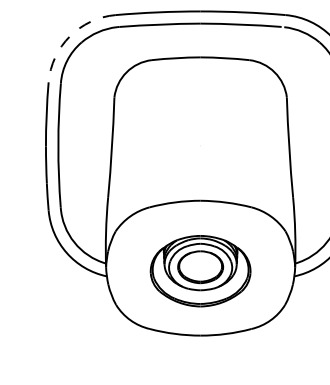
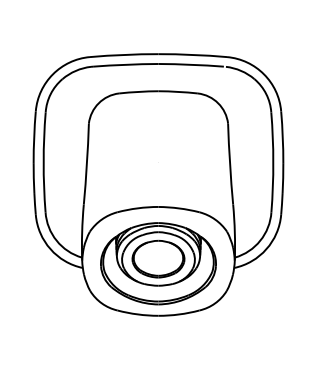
arc: (69, 36) -> (52, 74), dashed -> solid
part: (200, 270) -> (158, 263), size x1.43

